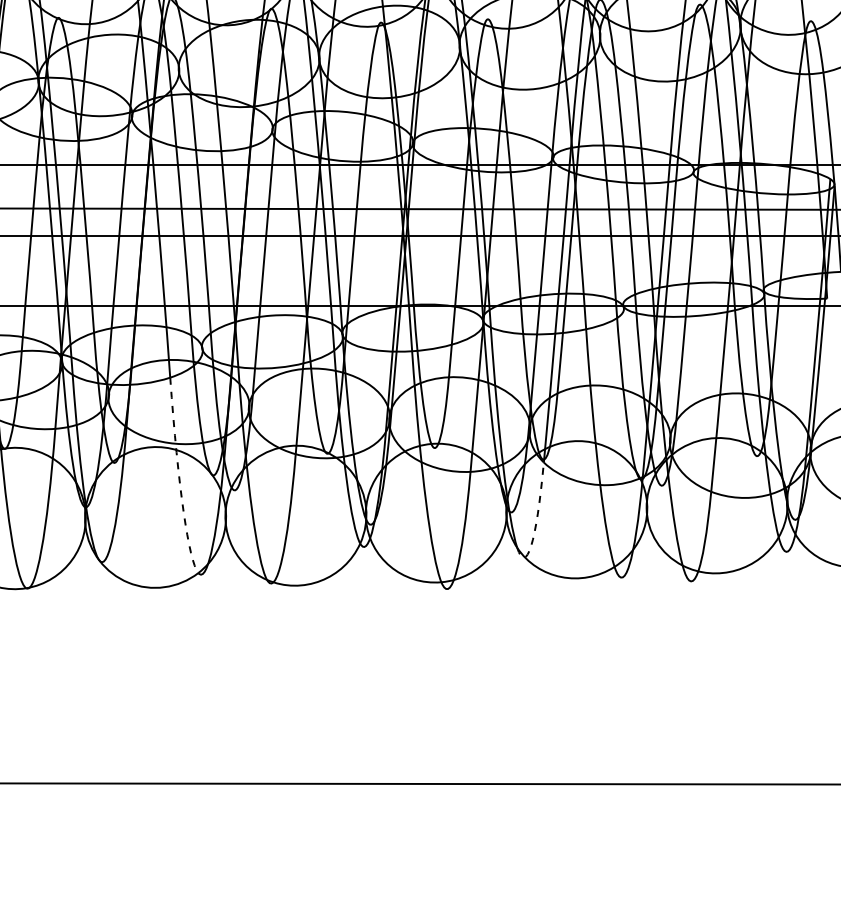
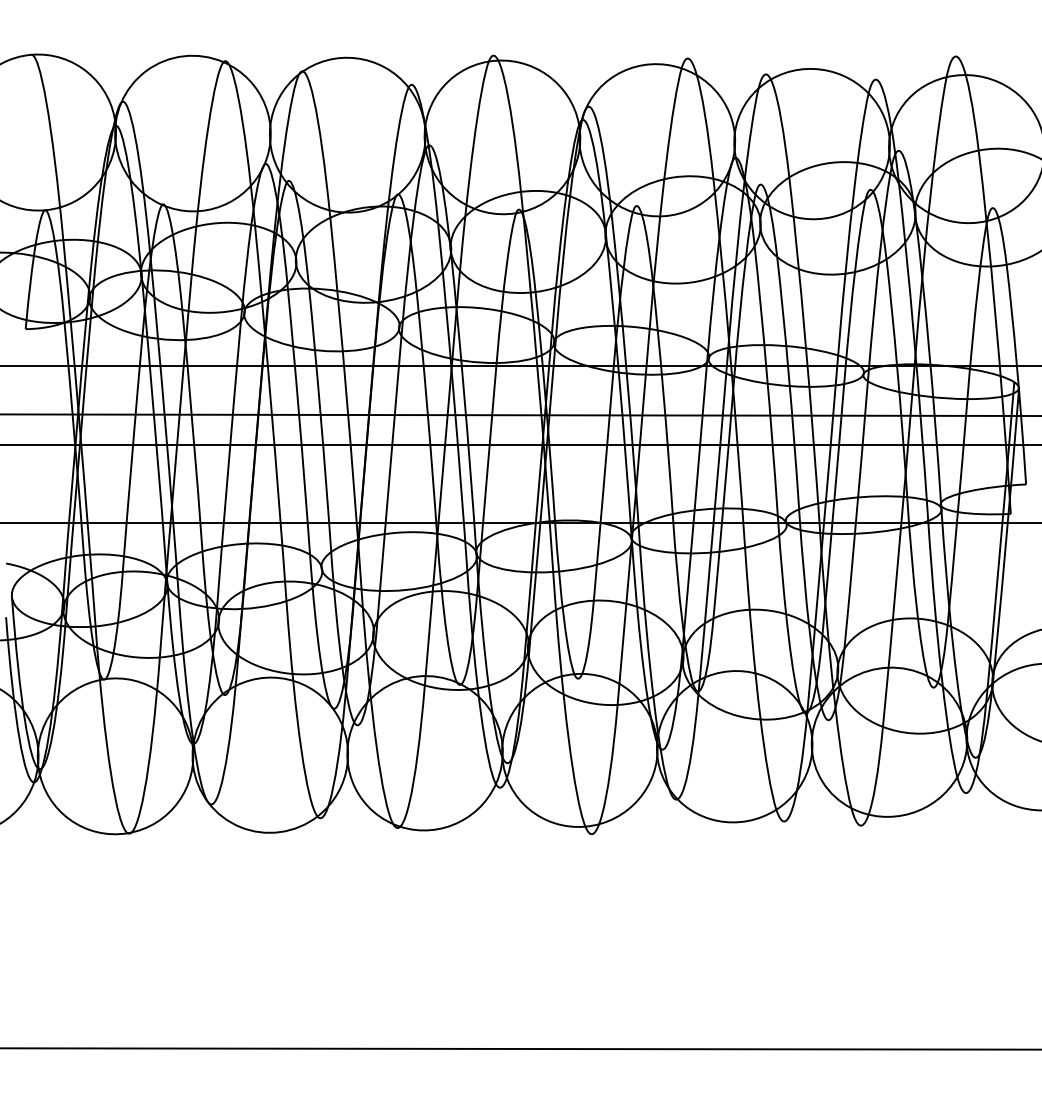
arc: (179, 479) -> (296, 713), dashed -> solid
arc: (536, 522) -> (690, 760), dashed -> solid

